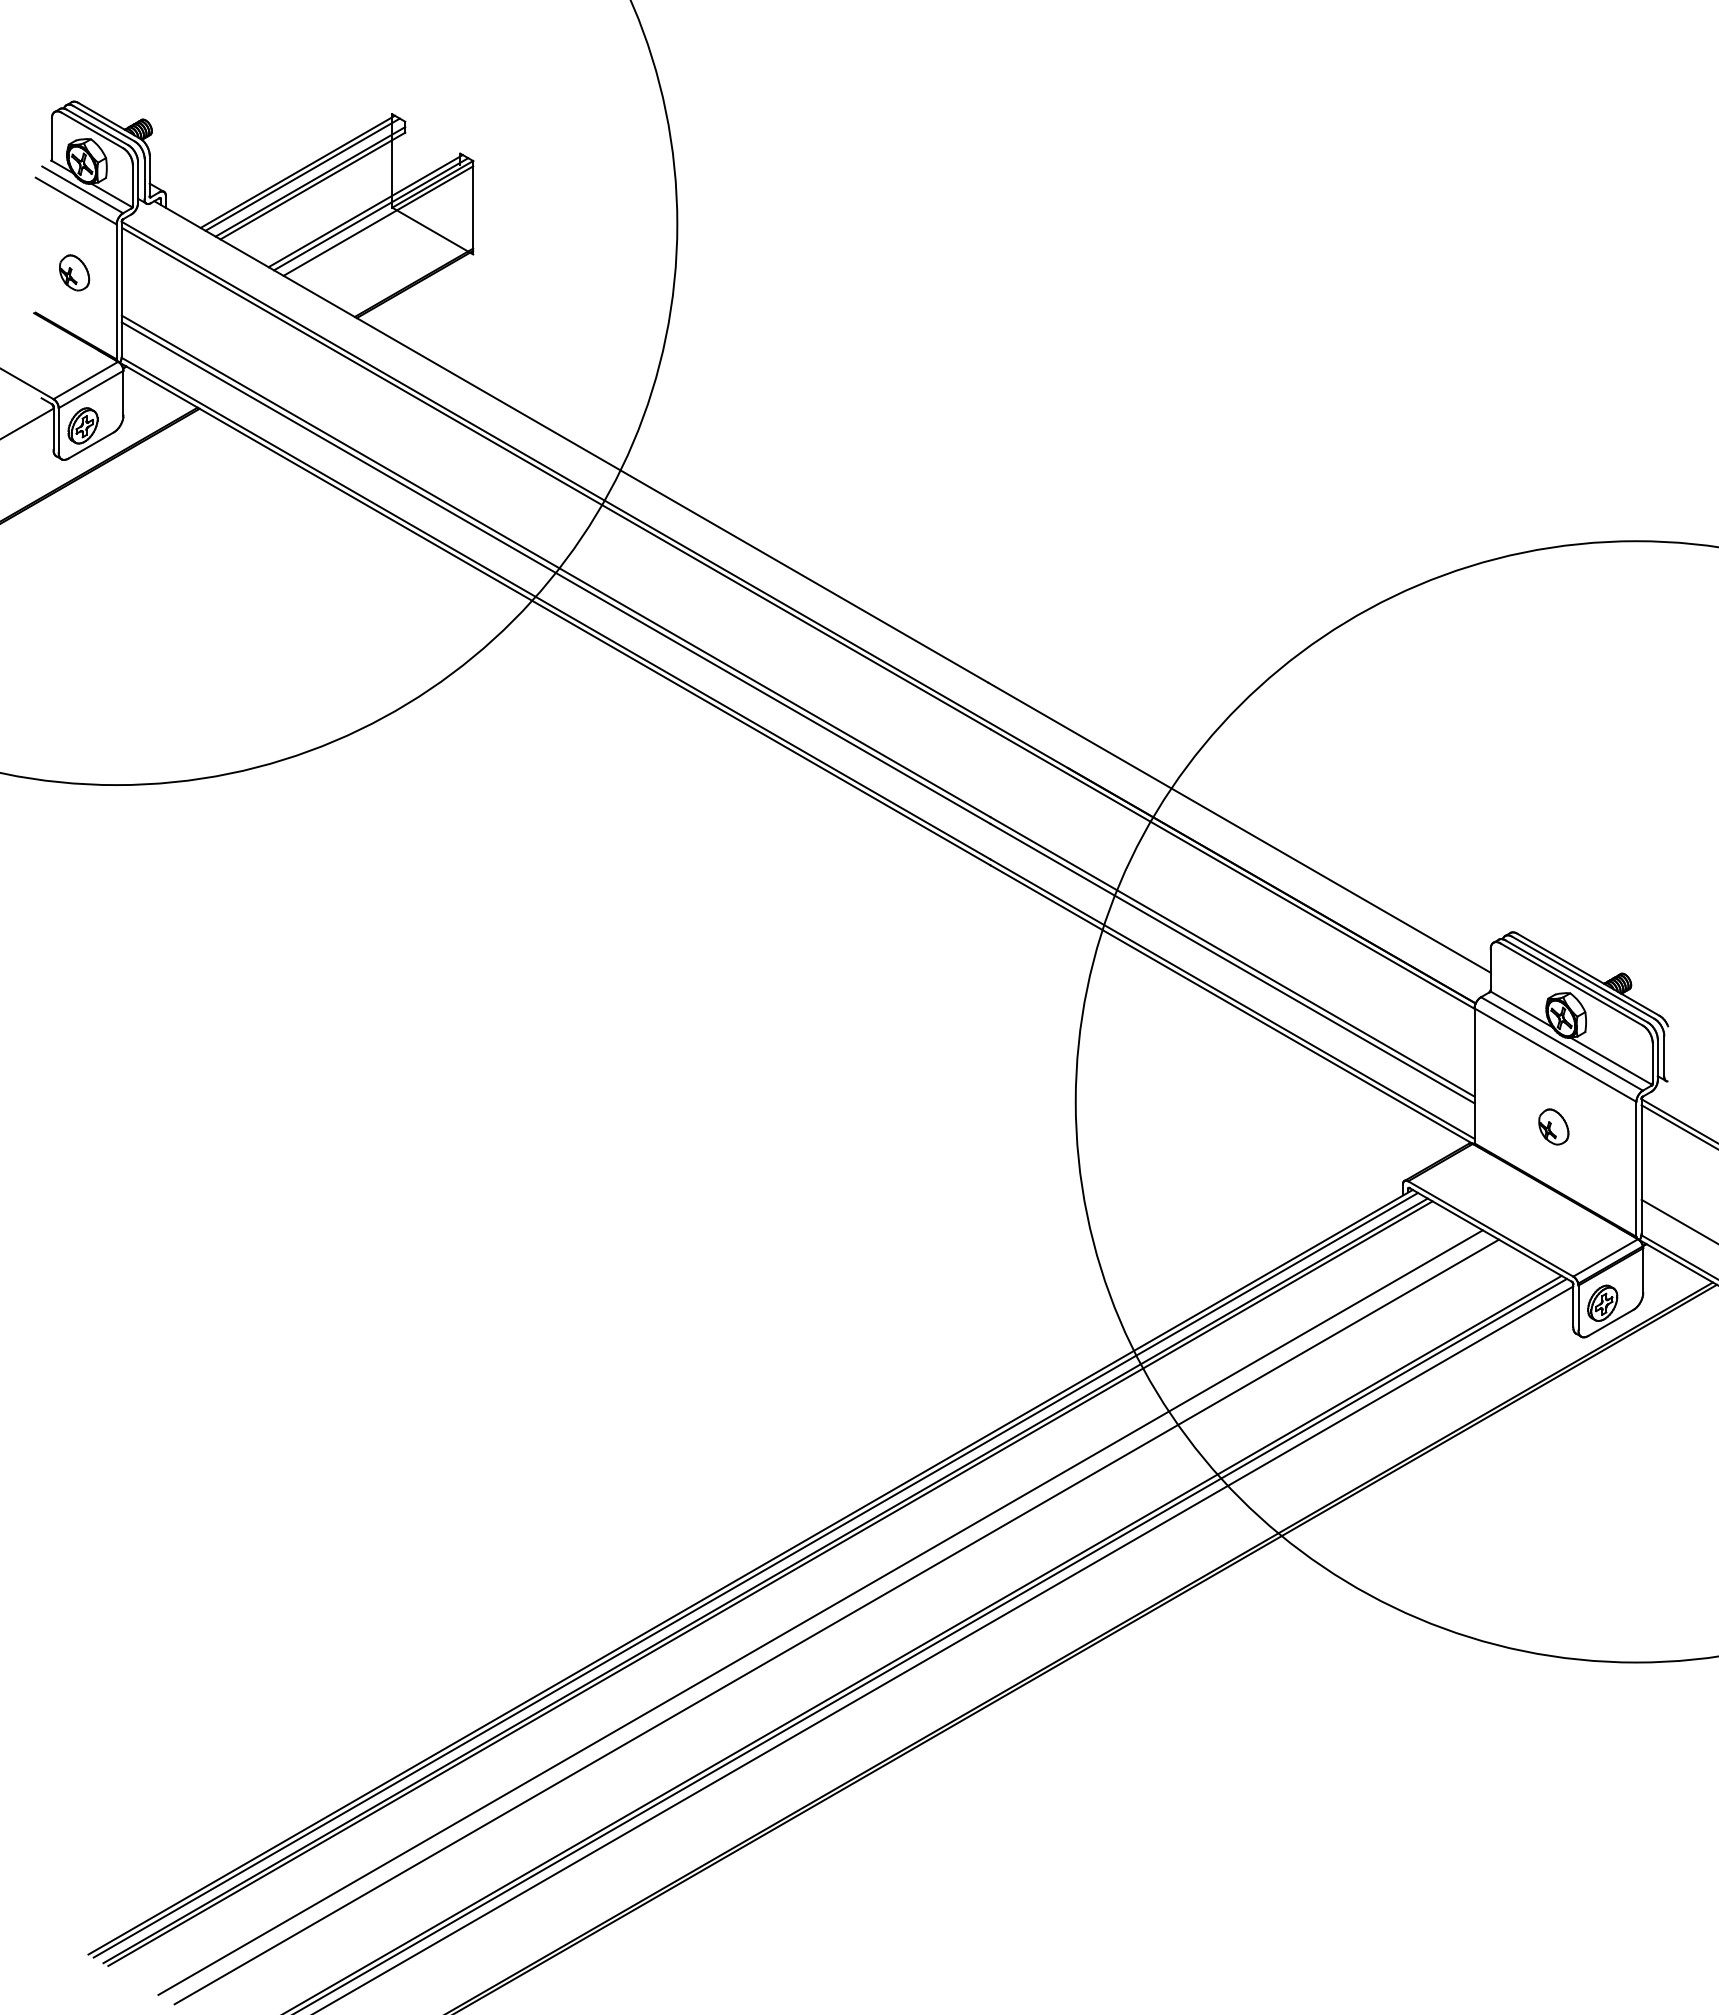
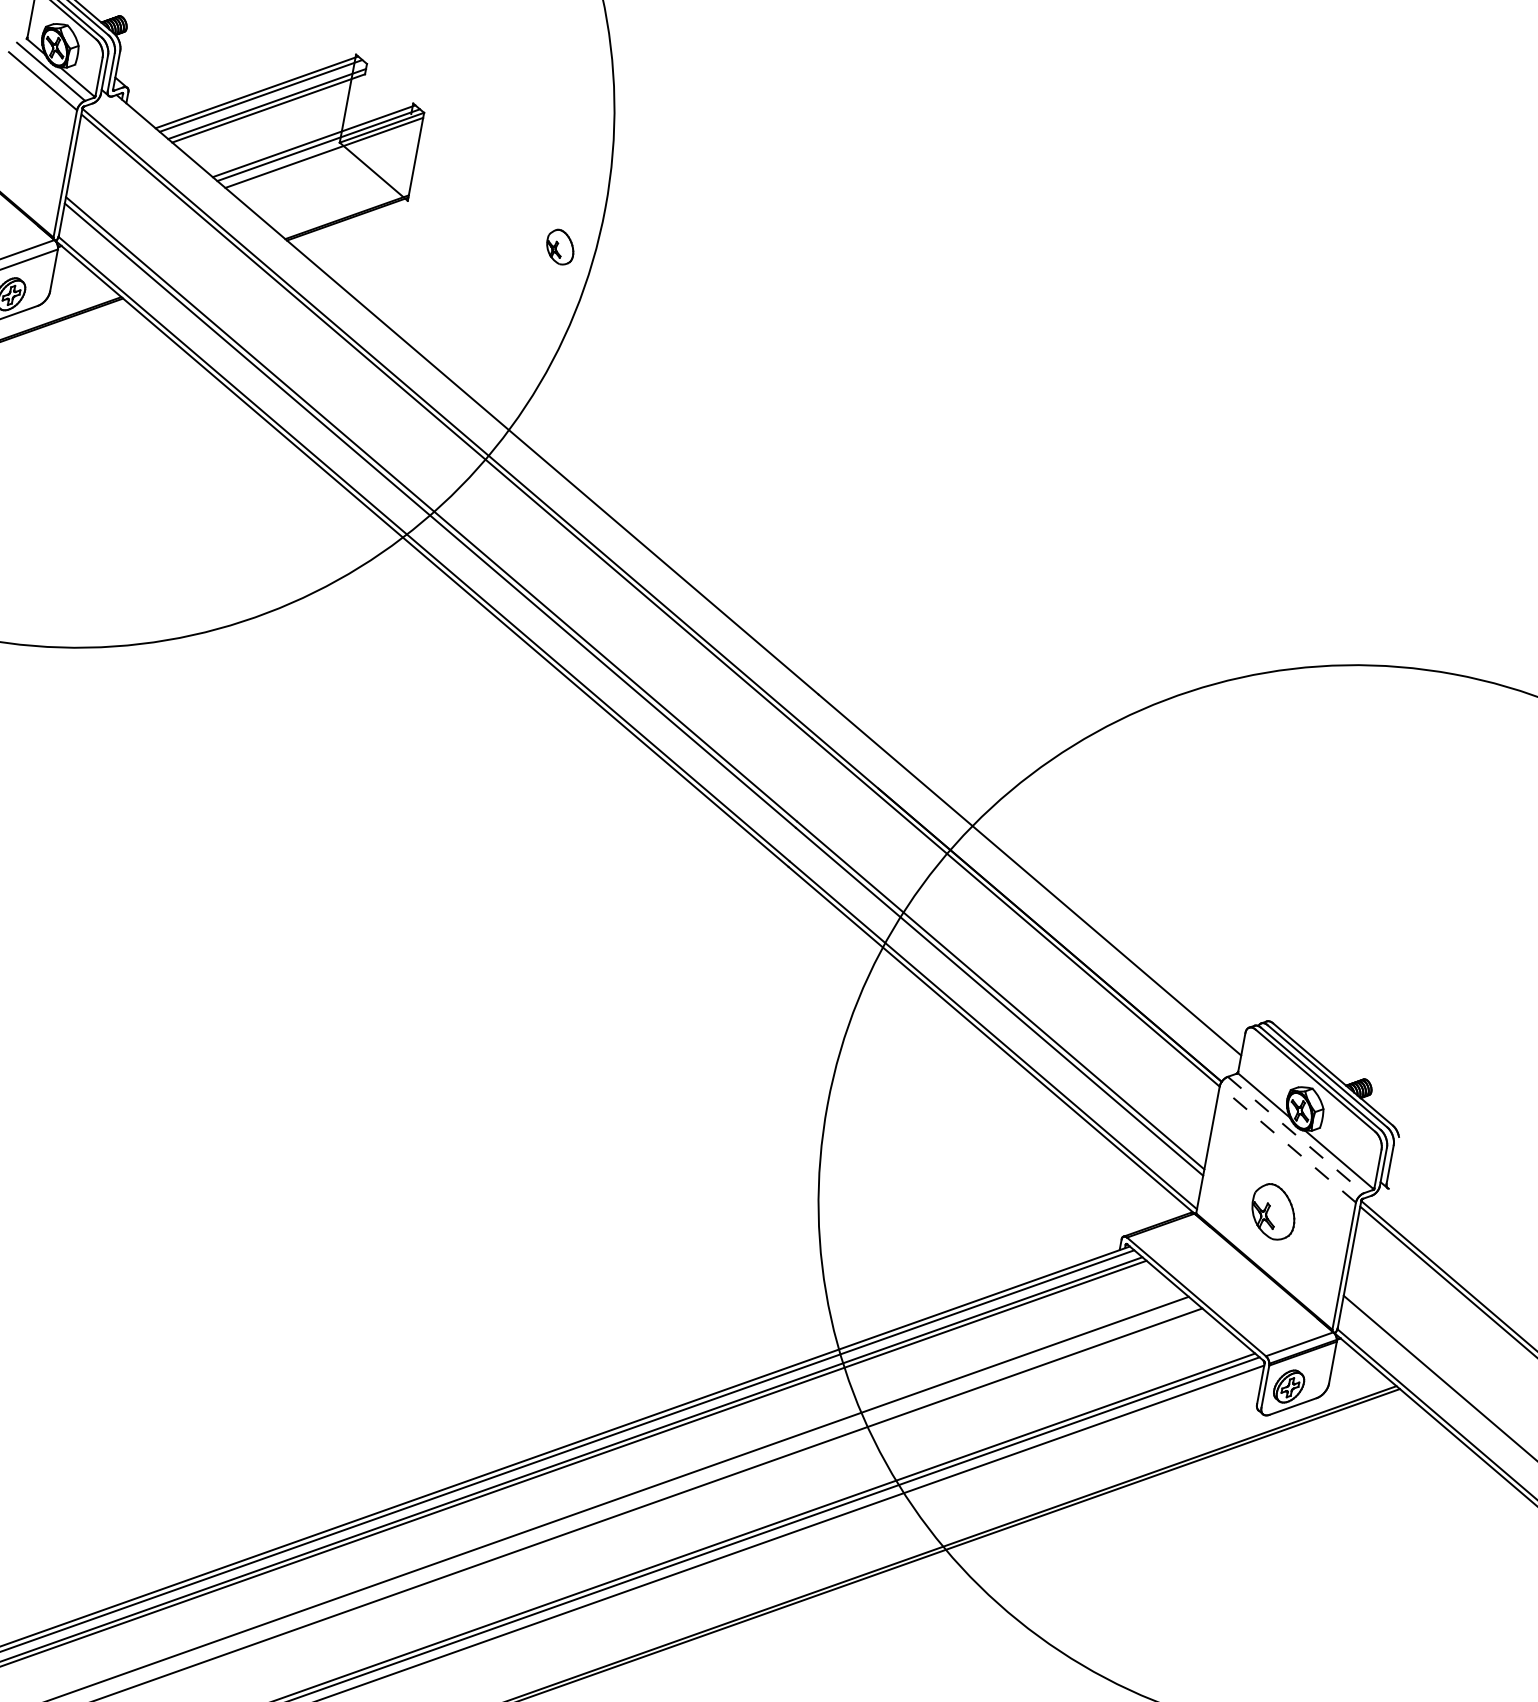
part: (74, 272) -> (560, 246), moved
line: (1562, 1044) -> (1296, 1135), solid -> dashed
line: (1555, 1054) -> (1287, 1143), solid -> dashed
part: (1553, 1126) -> (1273, 1211), size x1.6

